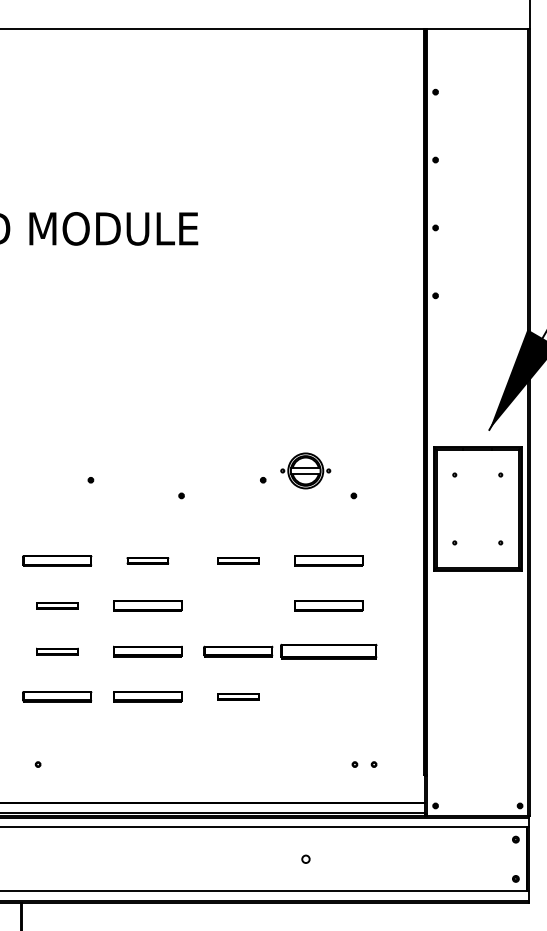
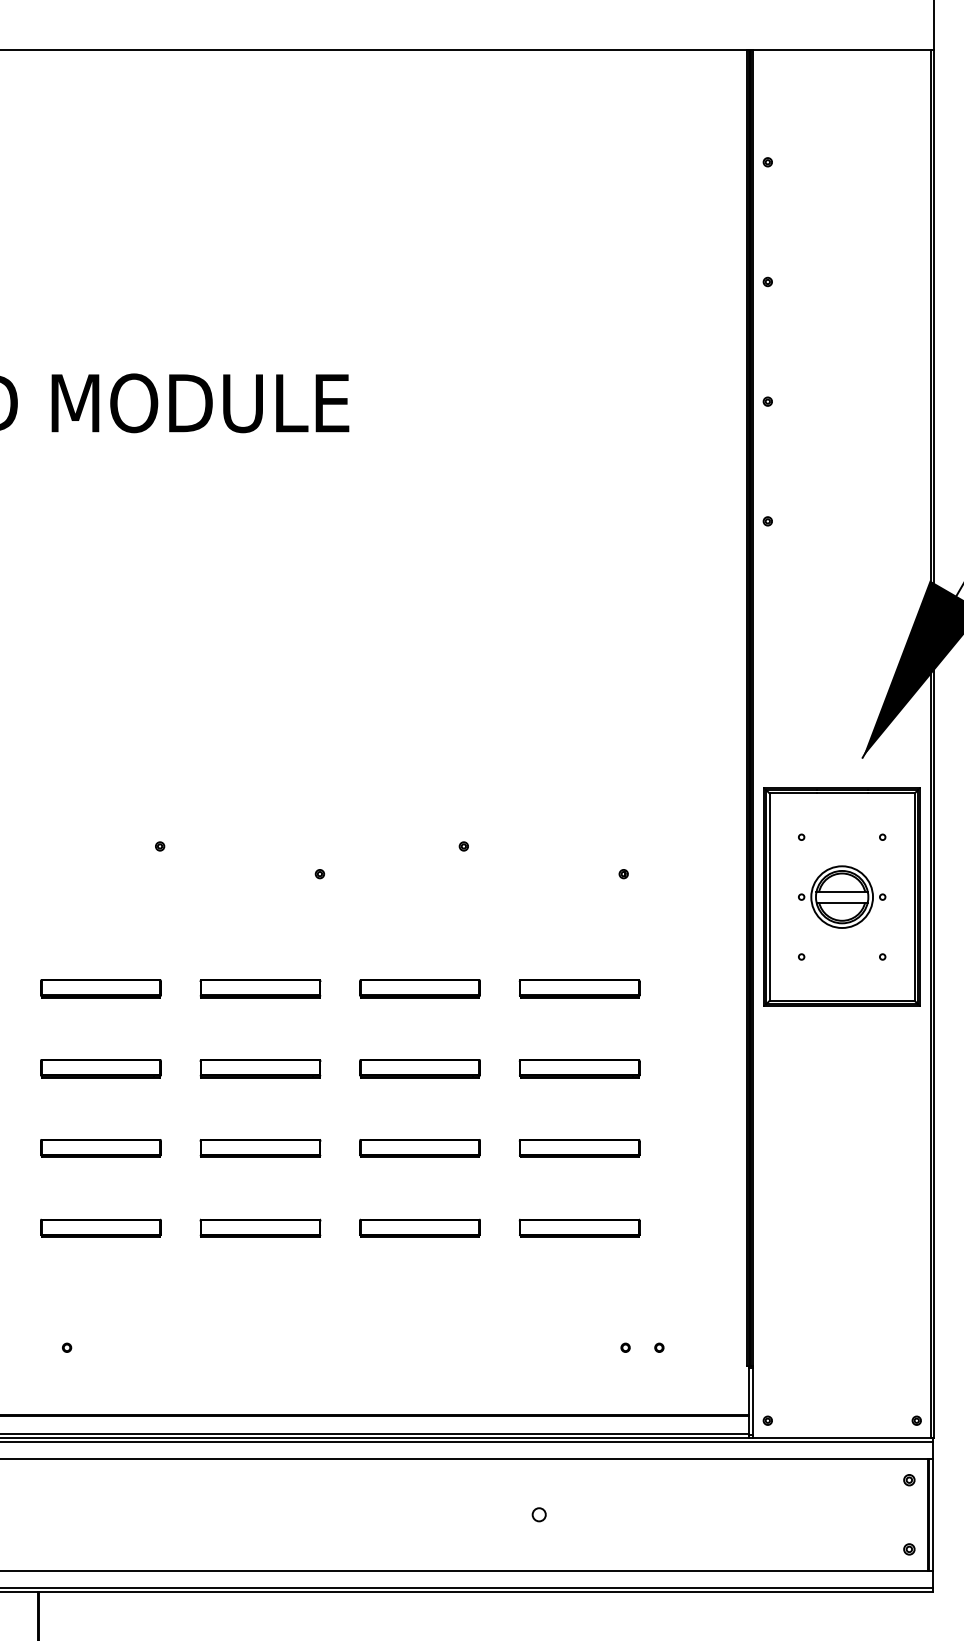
part: (305, 470) -> (841, 896), moved
part: (147, 560) -> (259, 987), size x1.67
part: (238, 560) -> (420, 987), size x1.67
part: (57, 605) -> (101, 1067), size x1.67
part: (238, 605) -> (420, 1067), added
part: (57, 651) -> (101, 1148), size x1.67
part: (328, 651) -> (578, 1148), size x0.71
part: (238, 696) -> (420, 1227), size x1.67
part: (328, 696) -> (578, 1227), added

